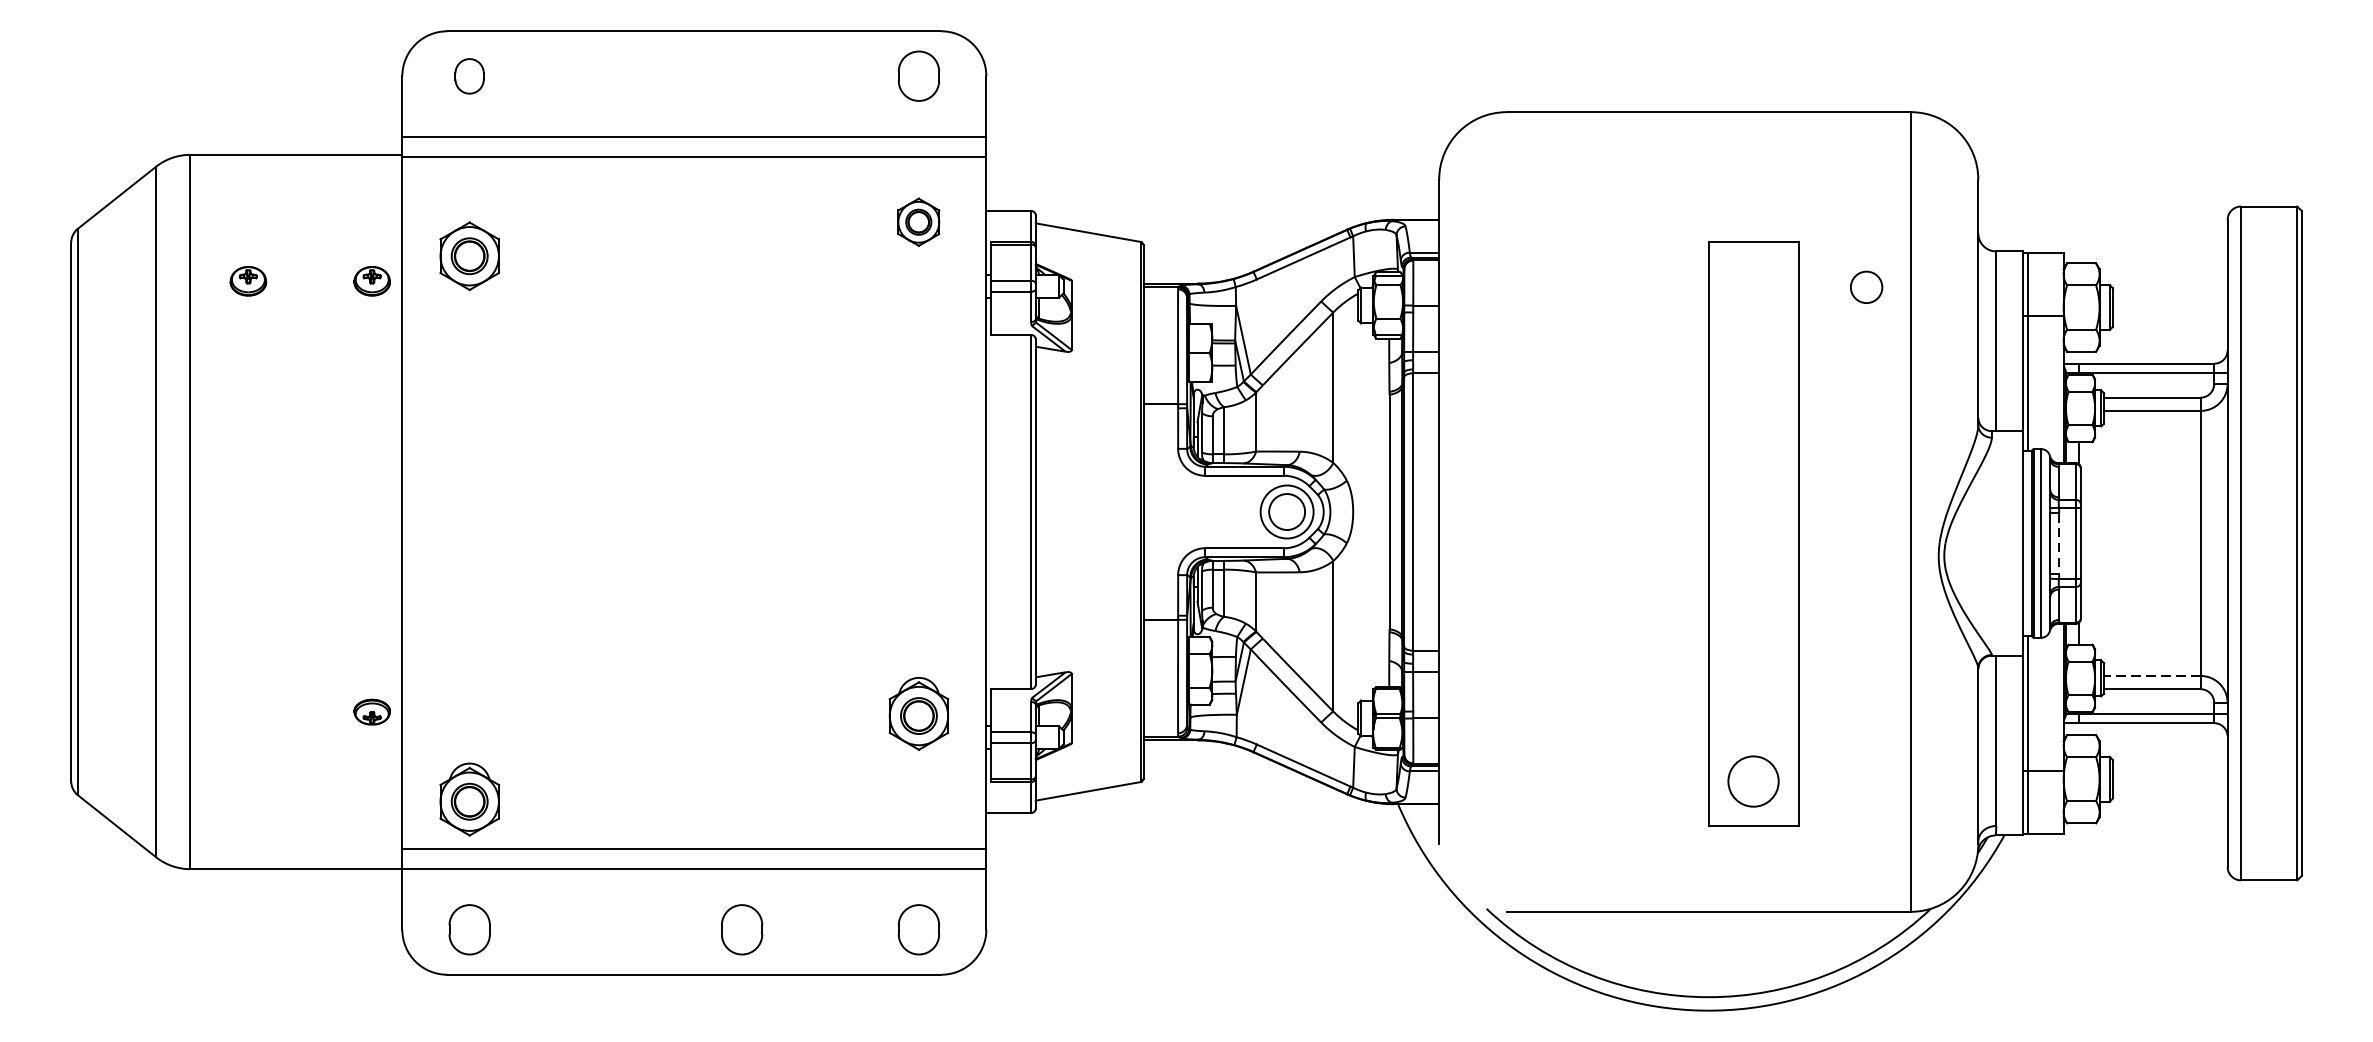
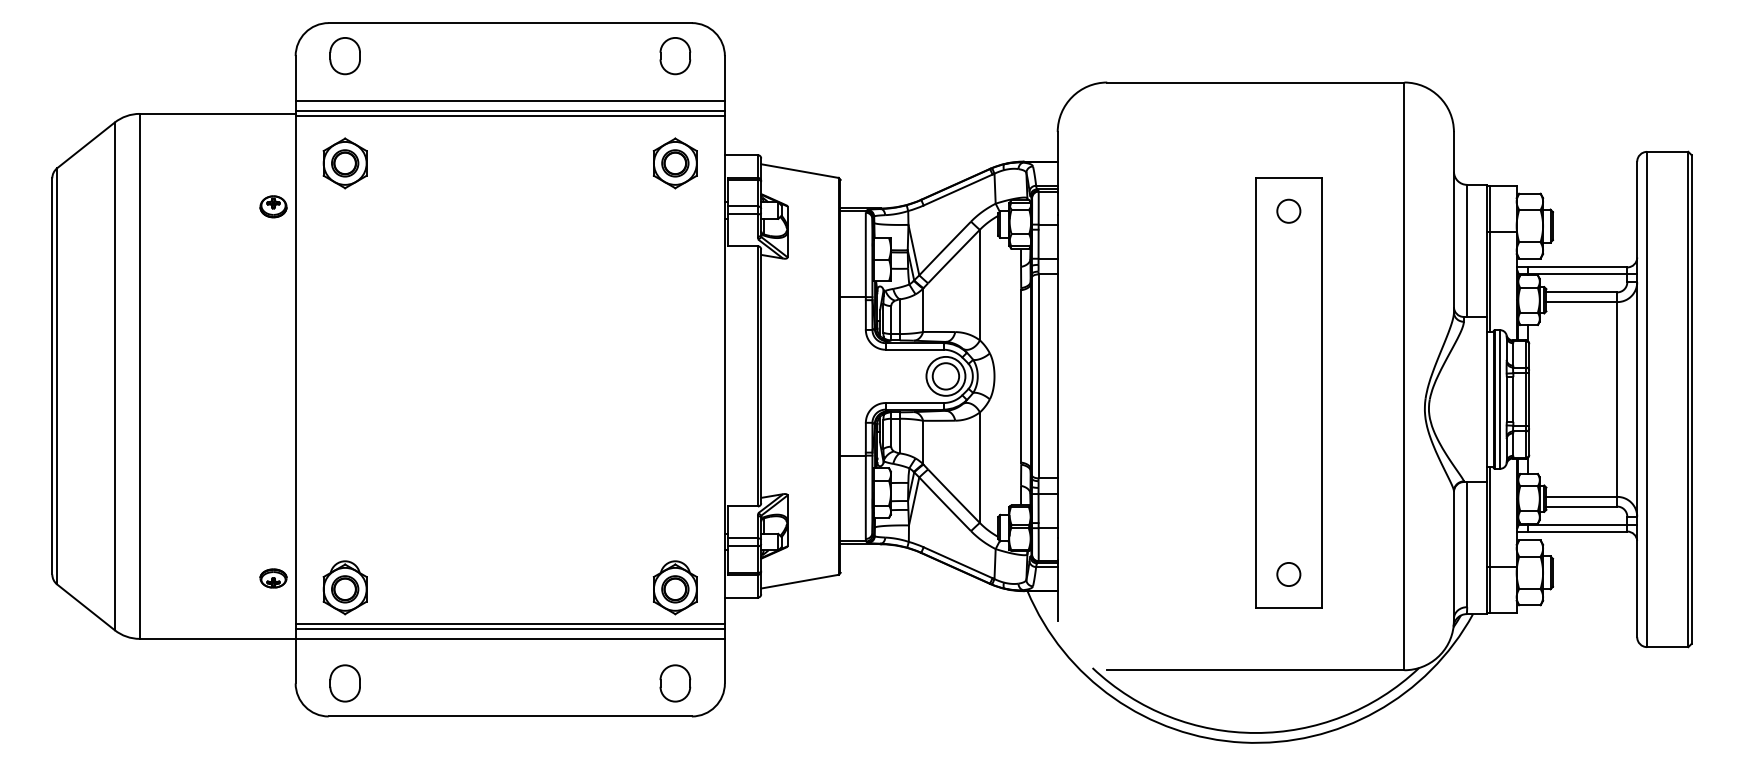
part: (468, 76) -> (344, 56), size x1.43
line: (693, 150) -> (509, 110), added
part: (917, 222) -> (674, 163), size x1.43
part: (468, 256) -> (344, 163), moved
part: (248, 280) -> (182, 206), removed
circle: (1866, 286) -> (1288, 210), moved
line: (2059, 544) -> (1513, 400), dashed -> solid
line: (2151, 675) -> (1581, 496), dashed -> solid
part: (372, 712) -> (273, 578), moved
part: (917, 713) -> (674, 587), moved
circle: (1753, 781) -> (1288, 574), size x0.62
line: (693, 855) -> (509, 628), added
part: (742, 929) -> (545, 683), removed

